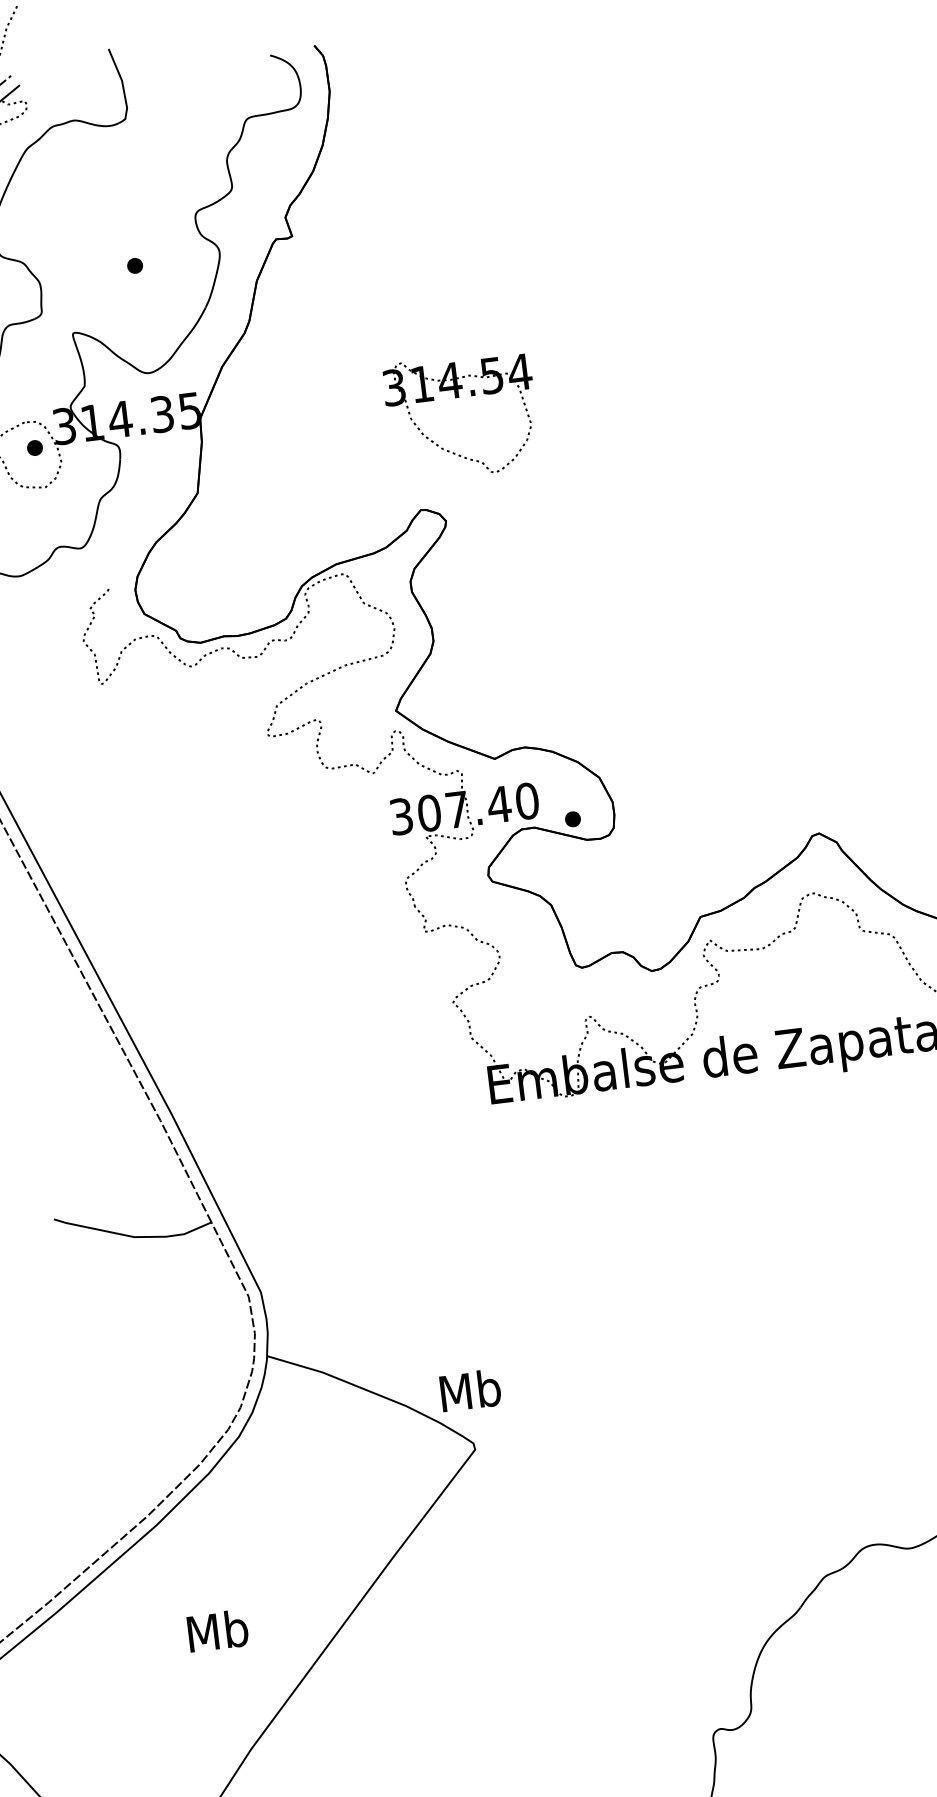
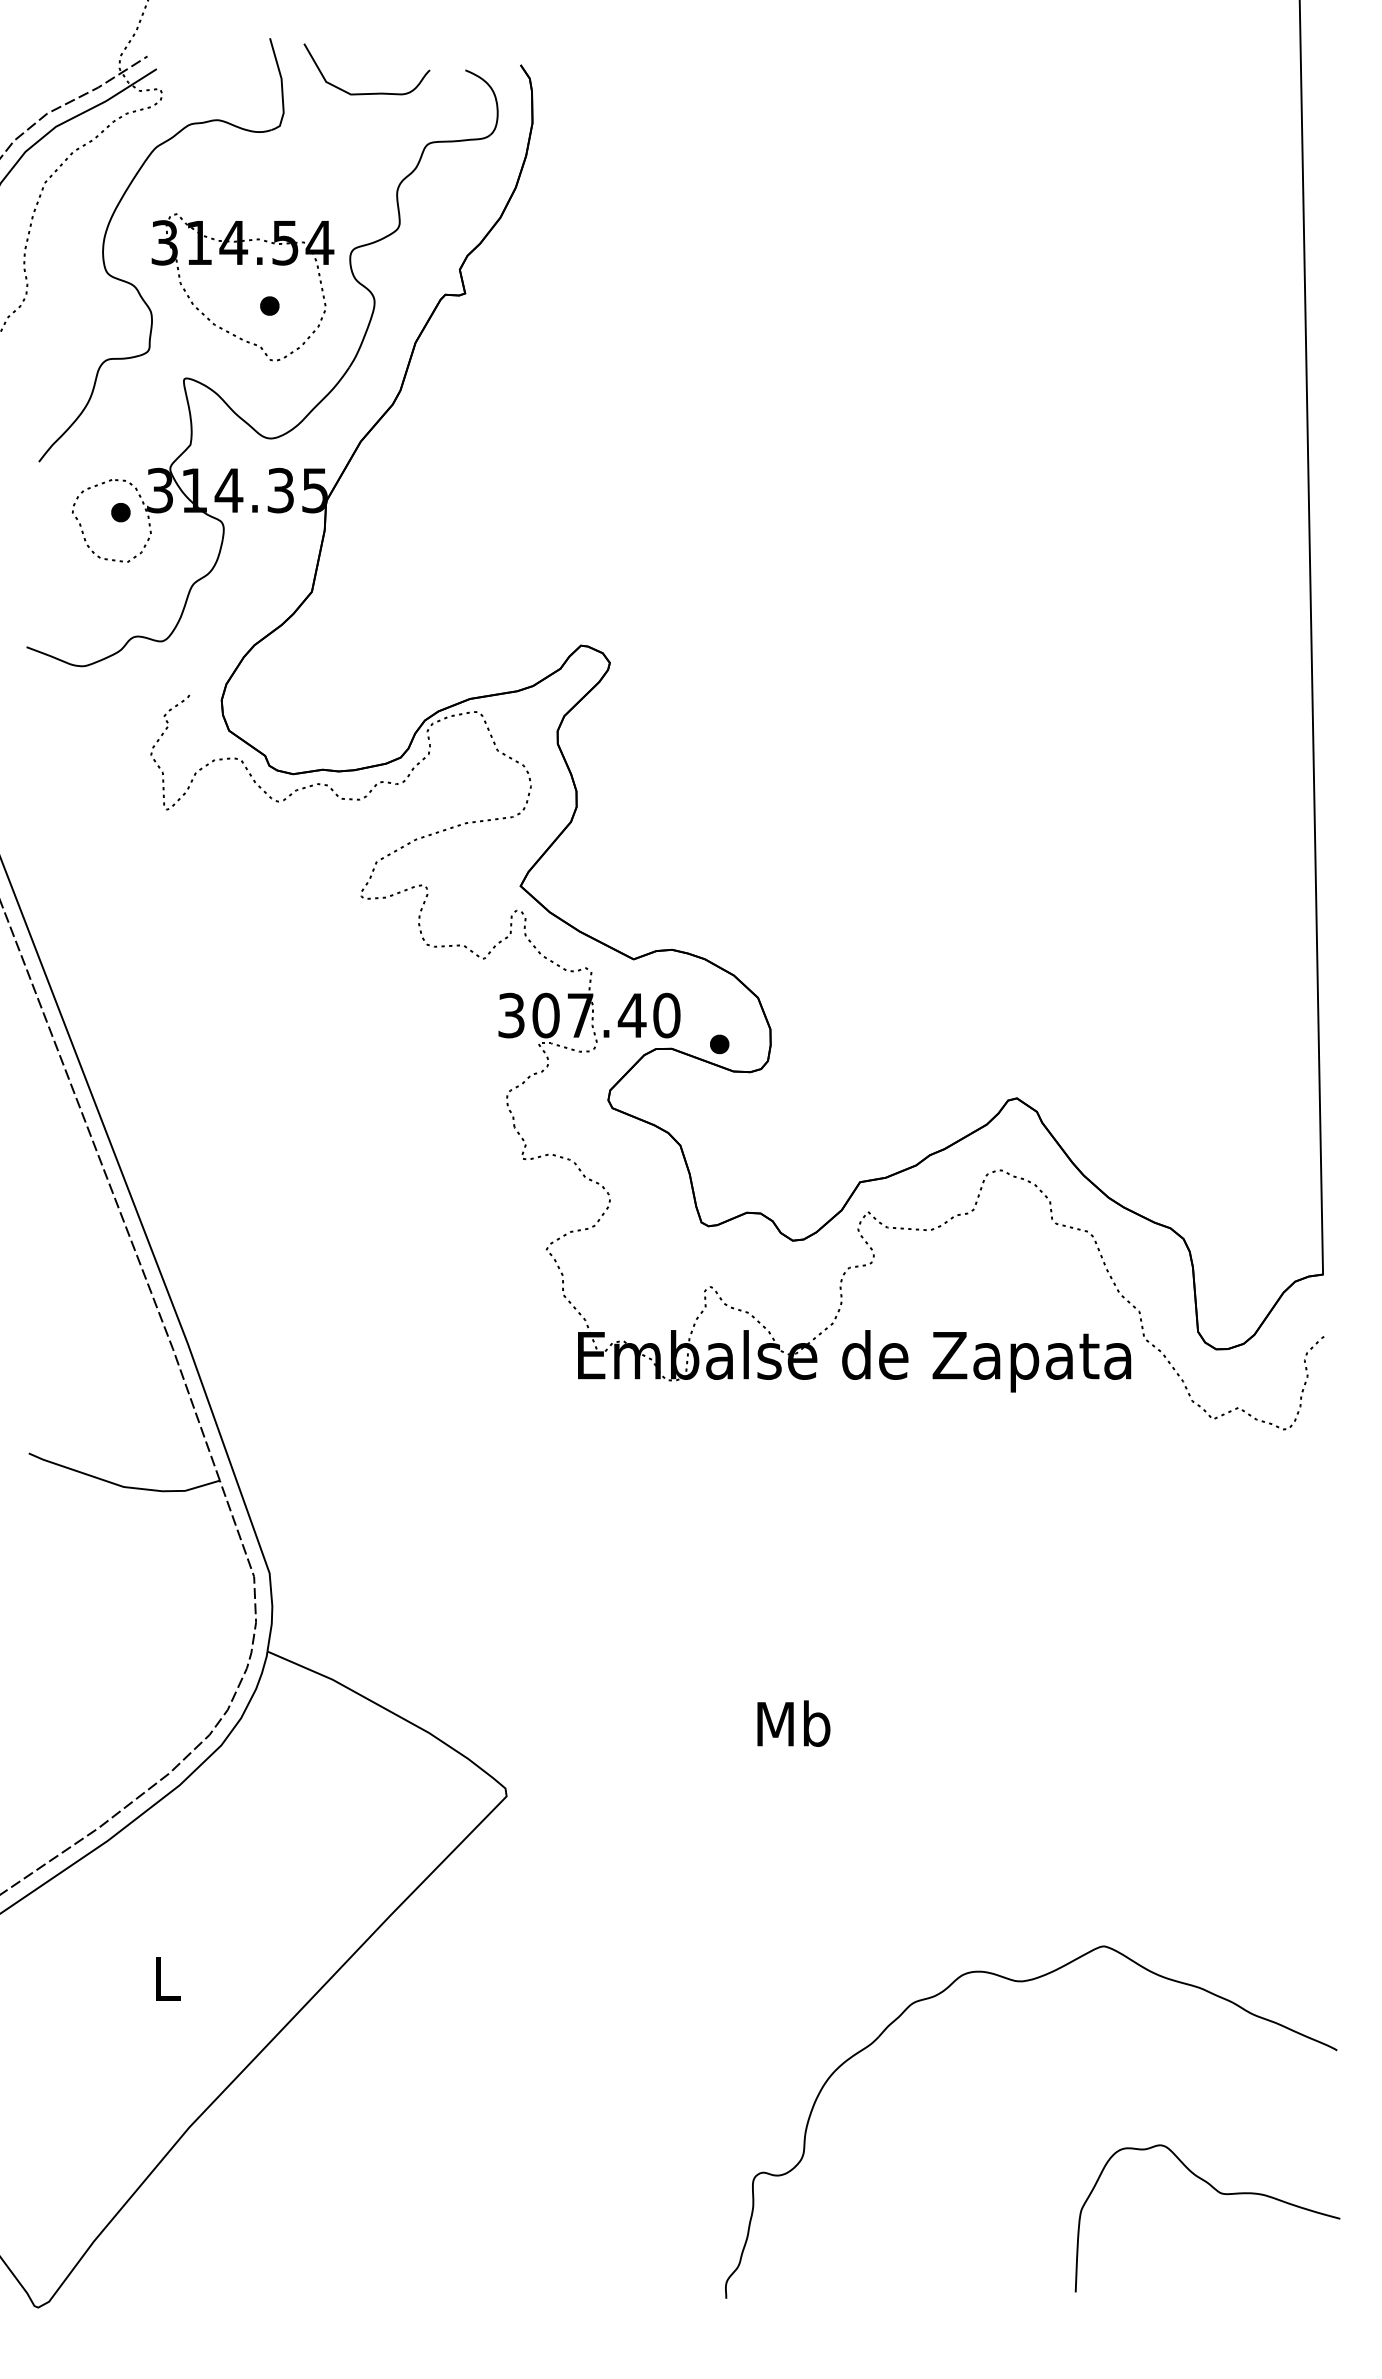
curve: (192, 84) -> (366, 93), added
part: (459, 397) -> (242, 264), moved
text: (470, 1390) -> (793, 1723), moved
text: (217, 1631) -> (166, 1978), Mb -> L

